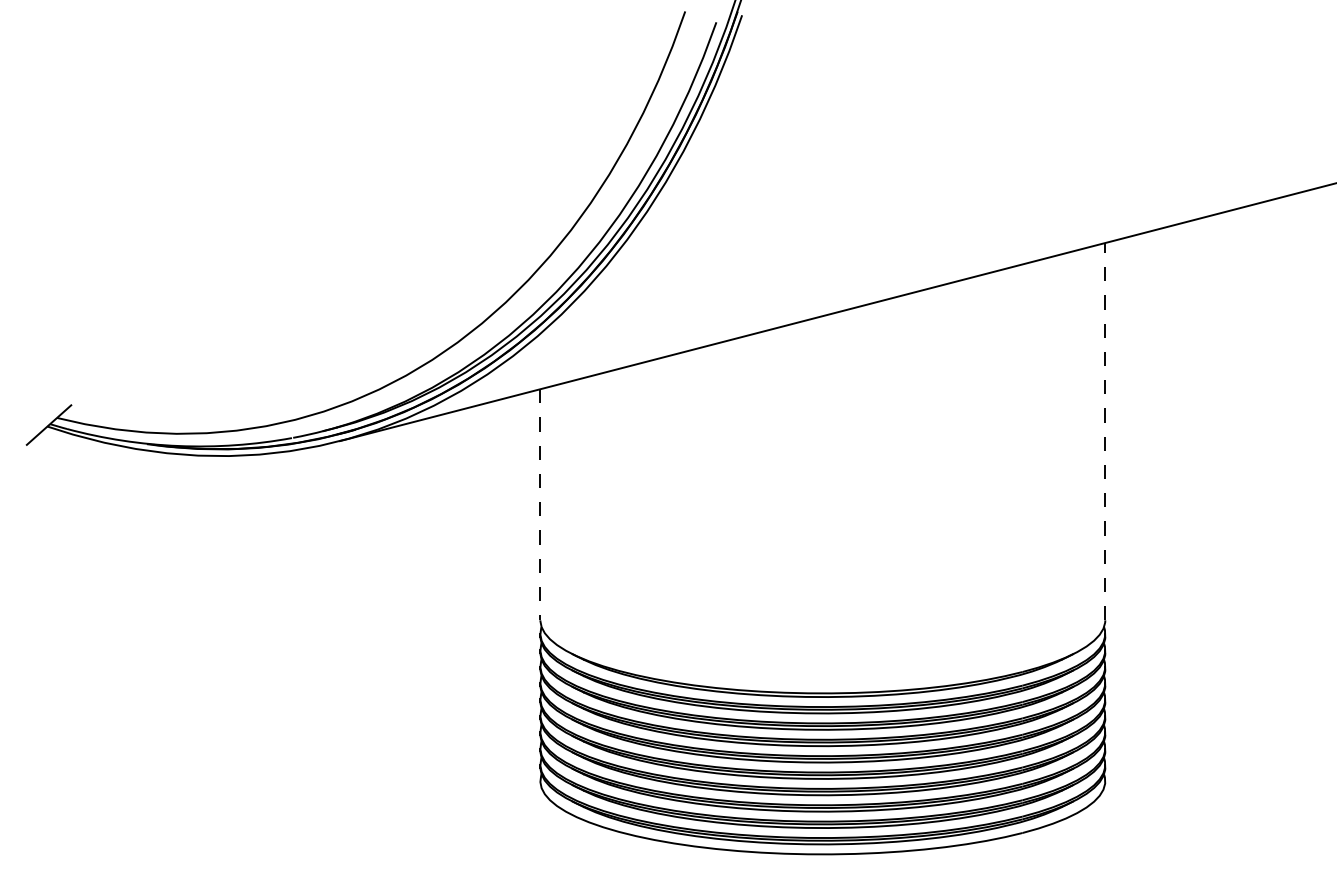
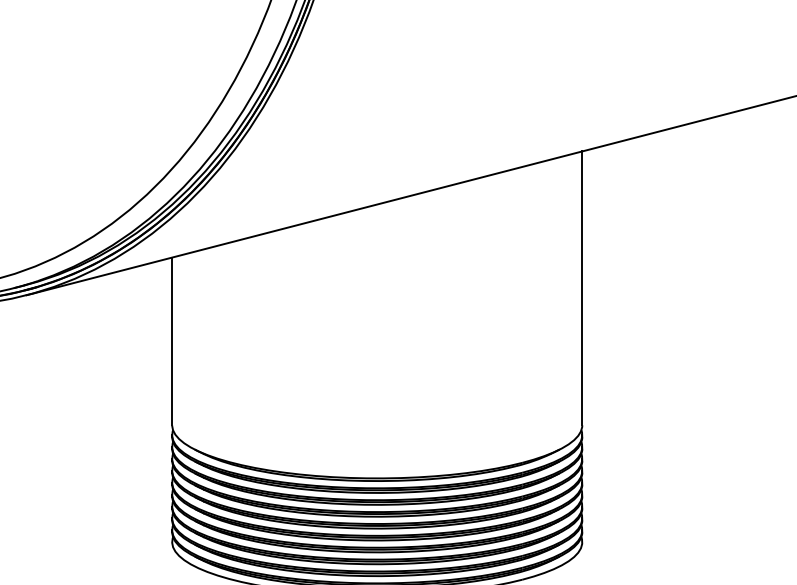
line: (1105, 431) -> (582, 288), dashed -> solid
line: (540, 504) -> (172, 341), dashed -> solid

